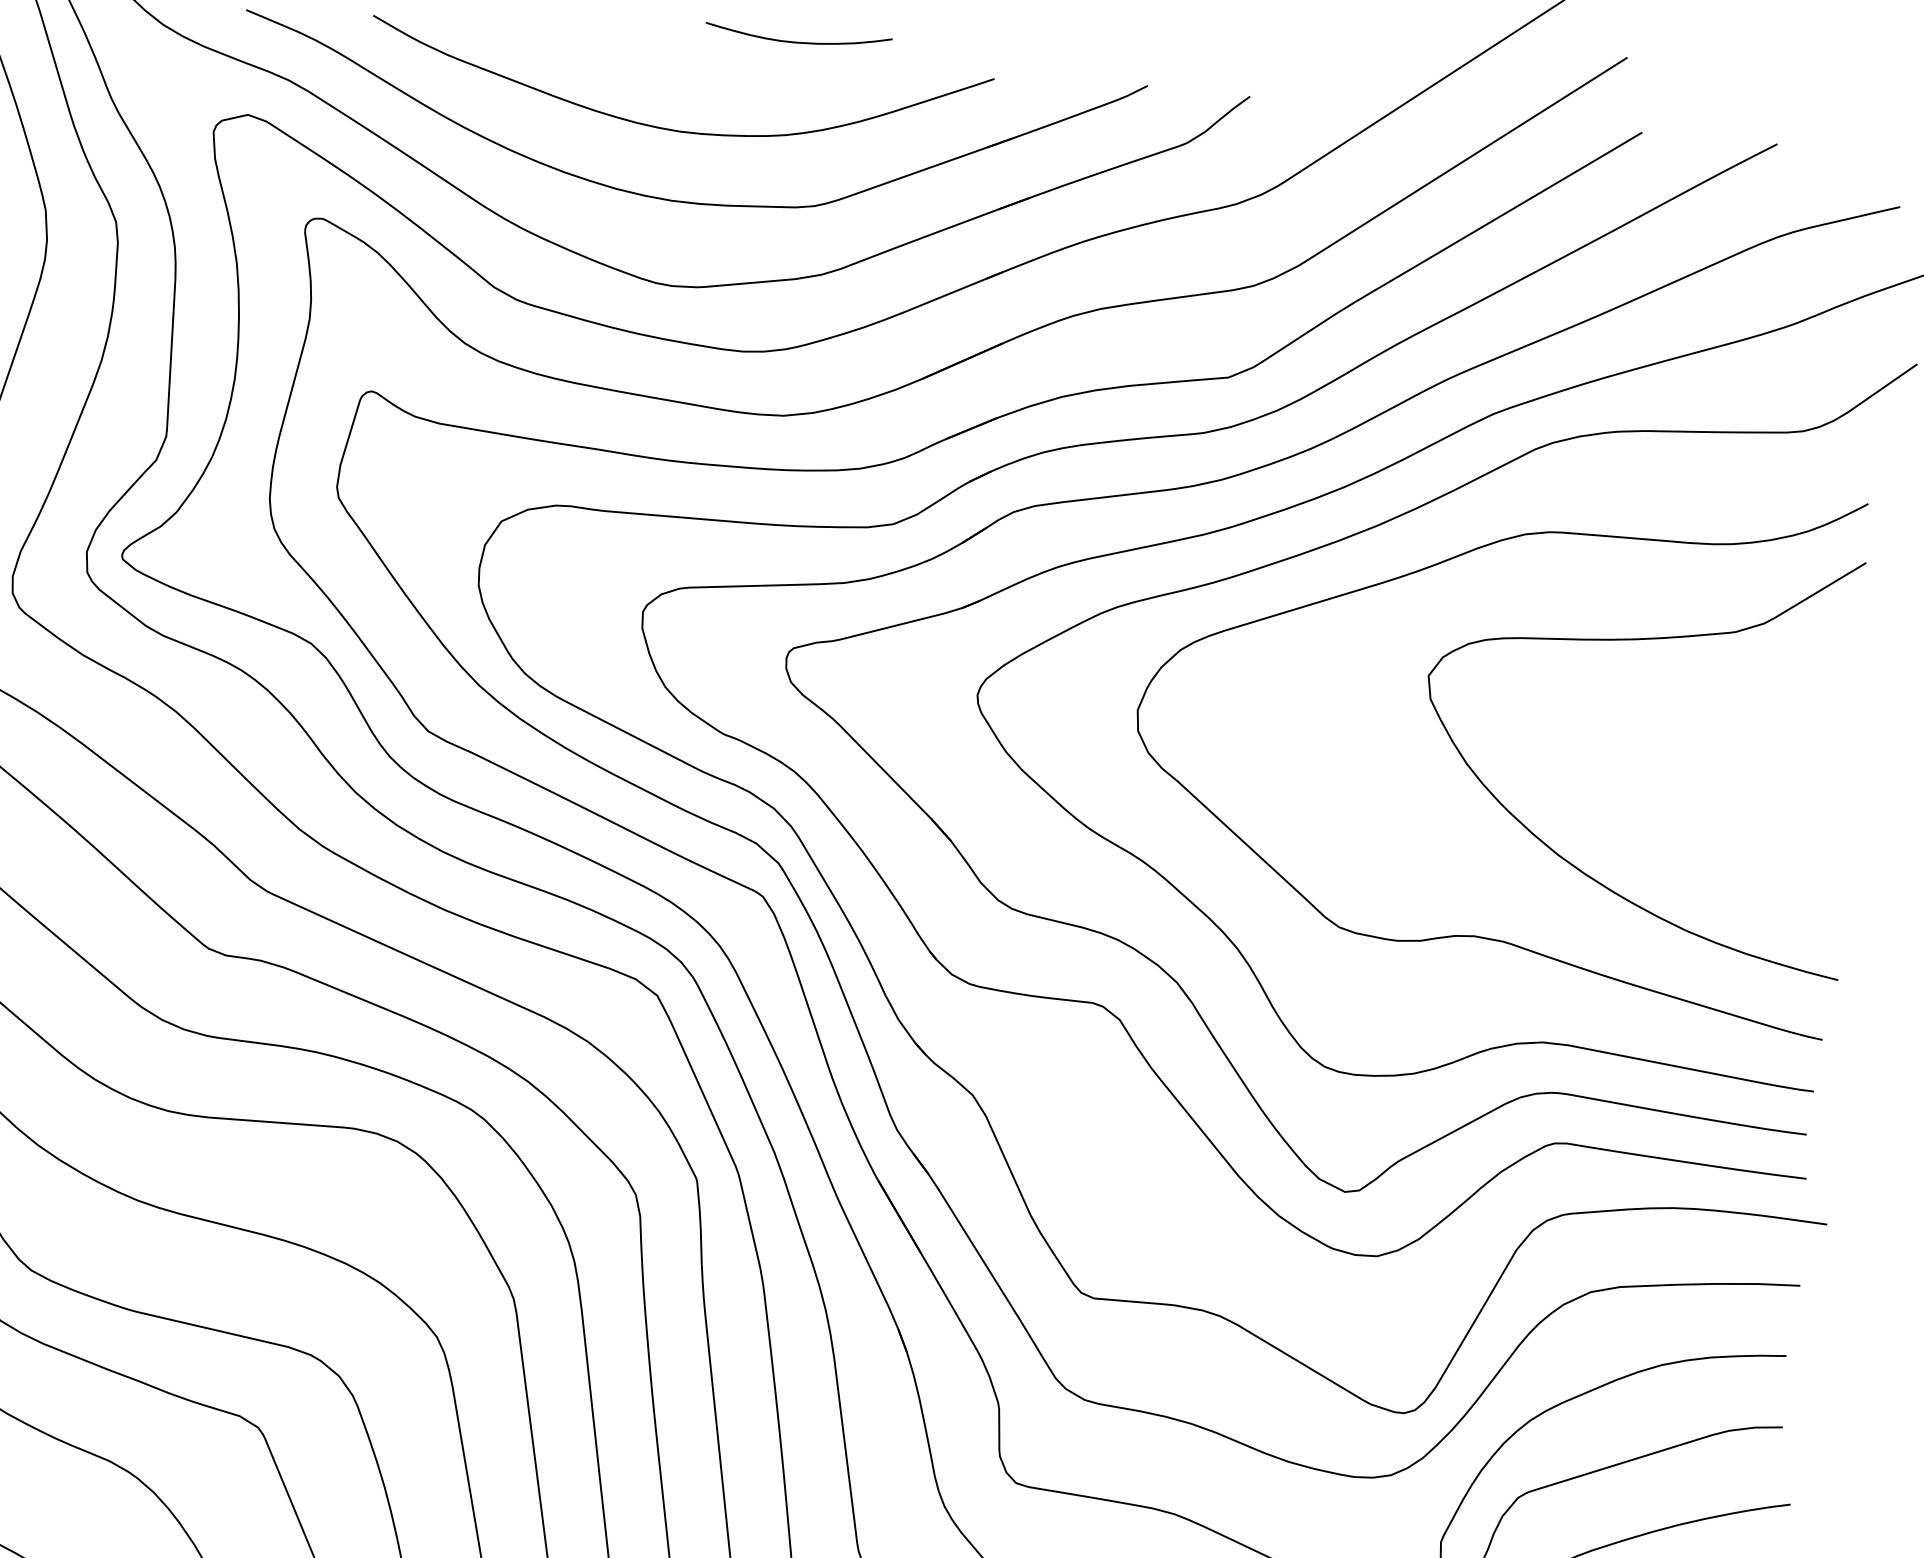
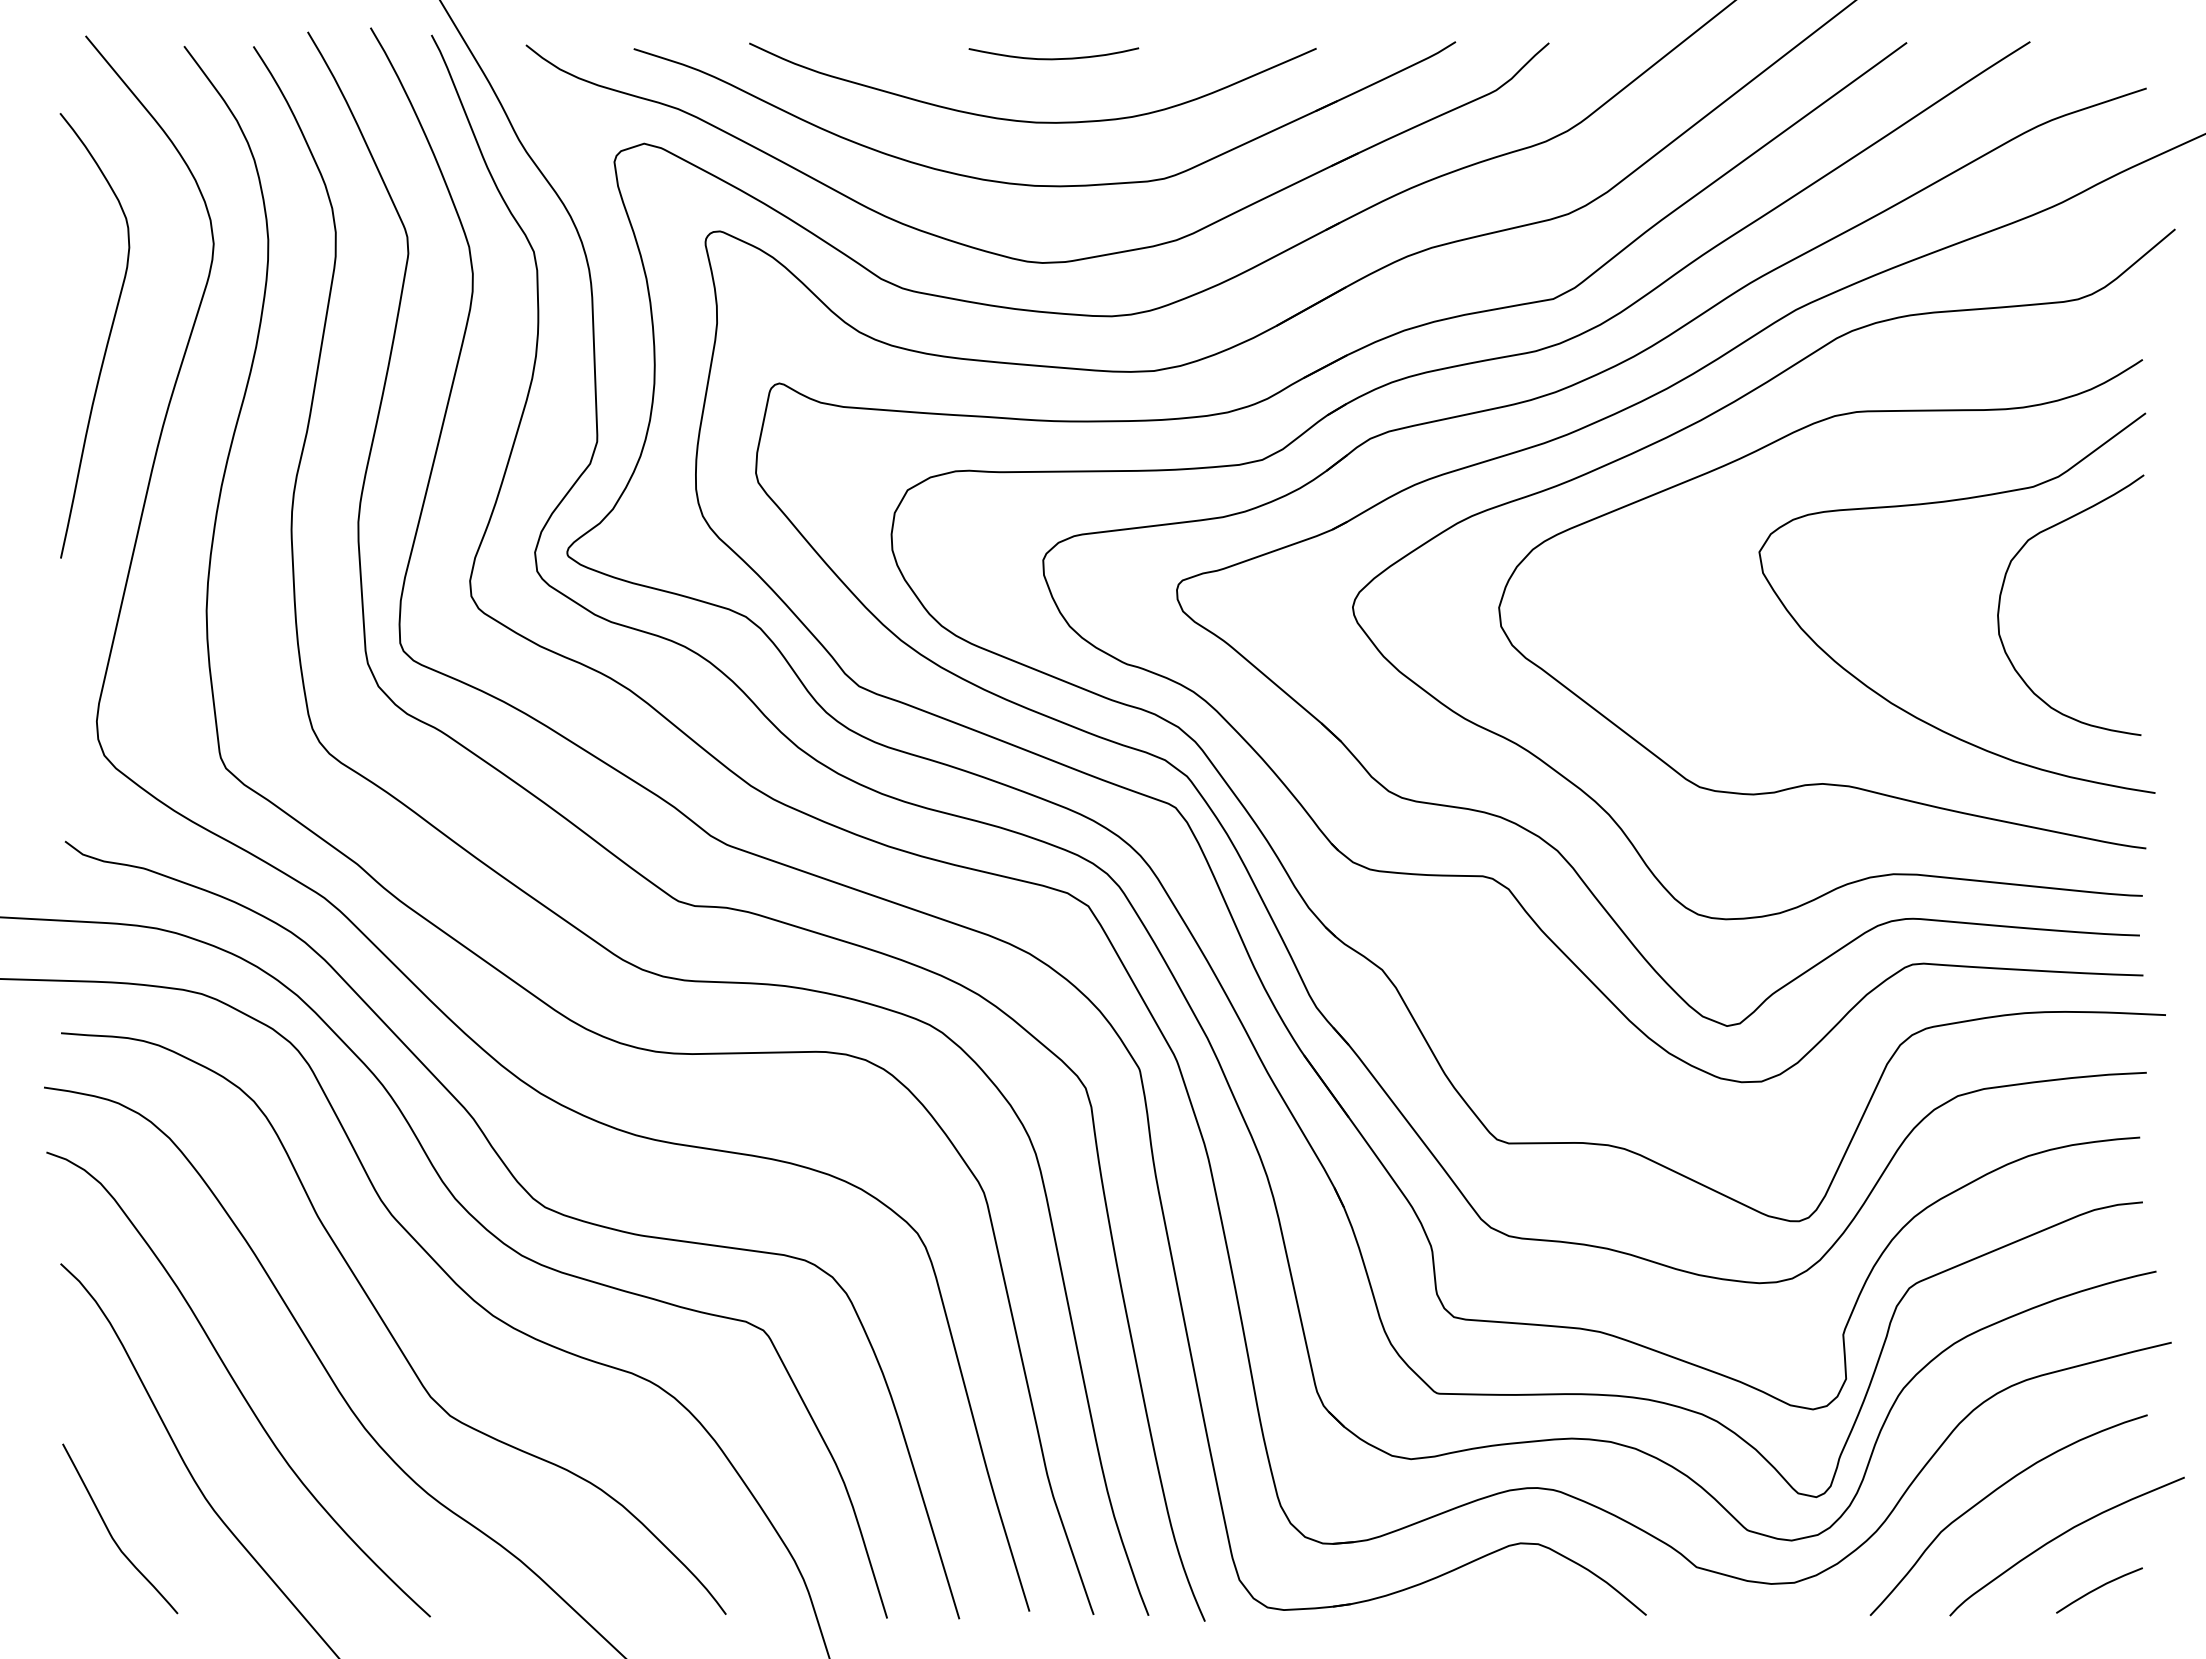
curve: (797, 41) -> (1053, 58), moved
curve: (1692, 739) -> (2003, 587), added

